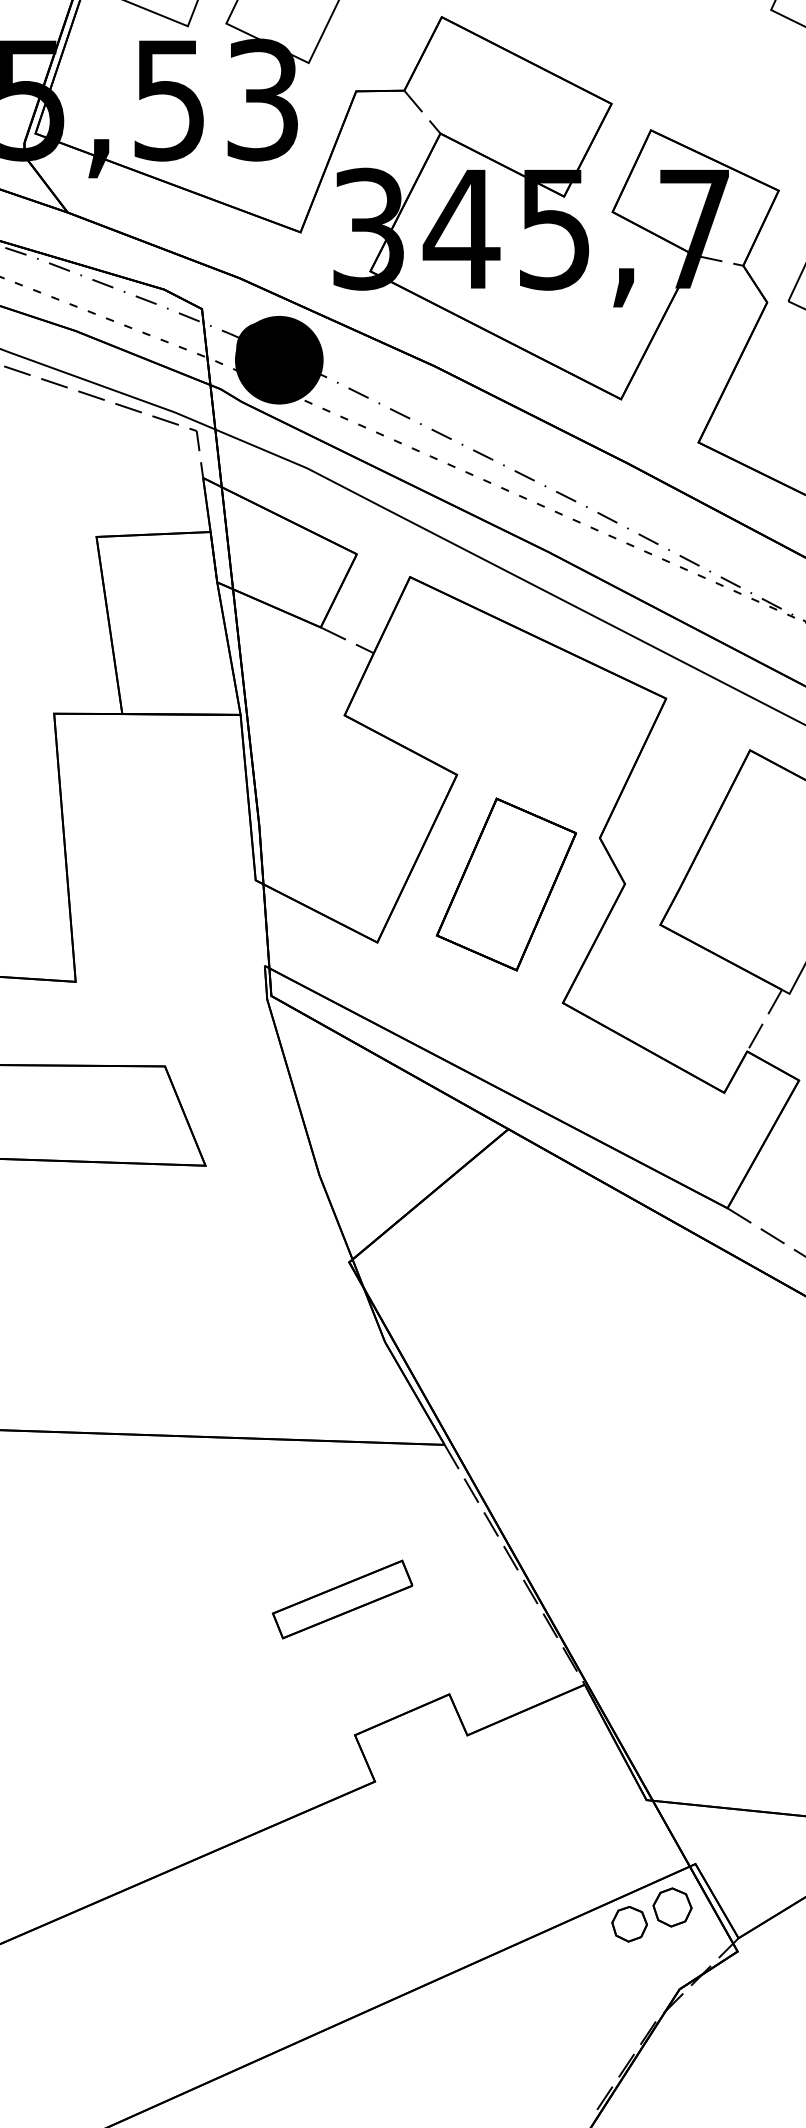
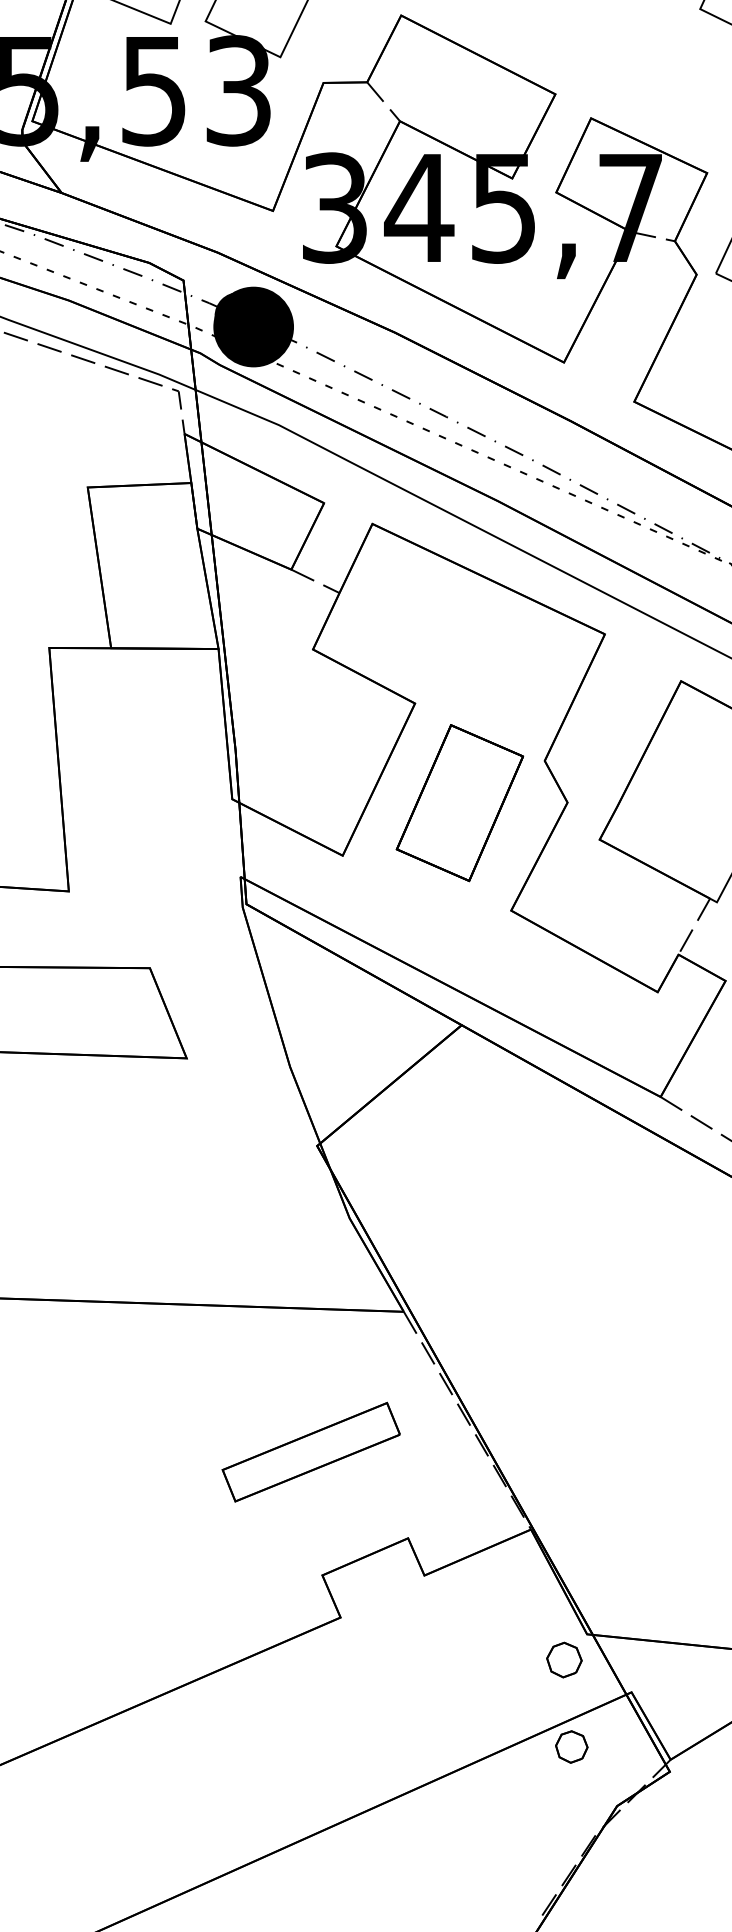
part: (342, 1599) -> (311, 1452), size x1.4
part: (672, 1907) -> (564, 1660), moved

